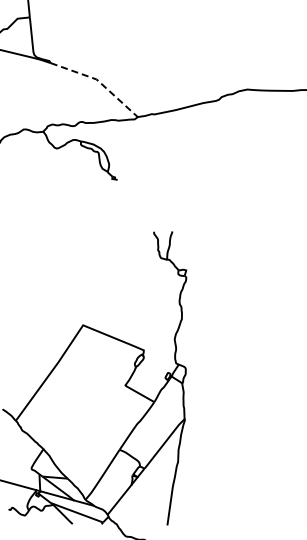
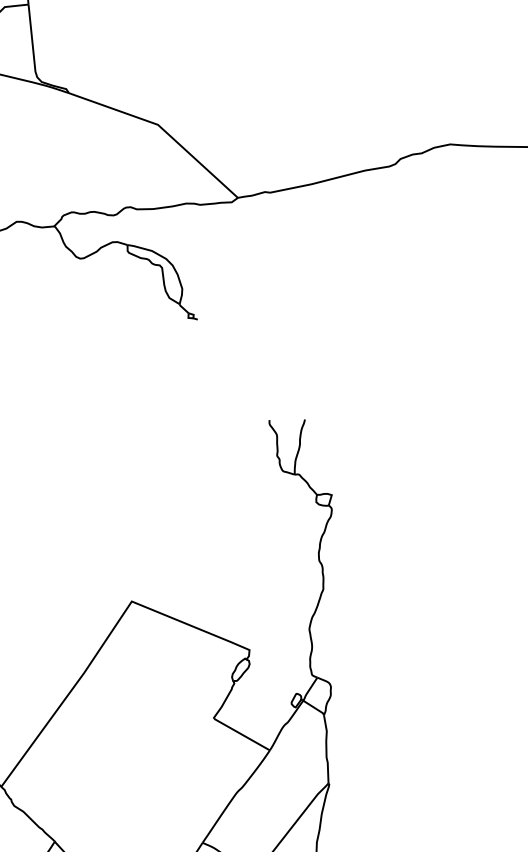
line: (98, 81) -> (161, 128), dashed -> solid

